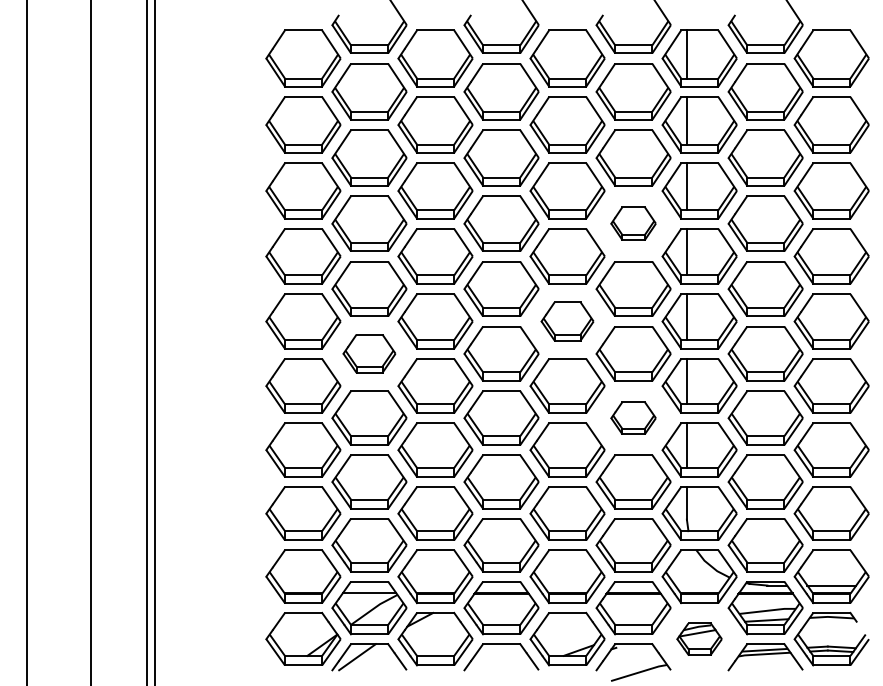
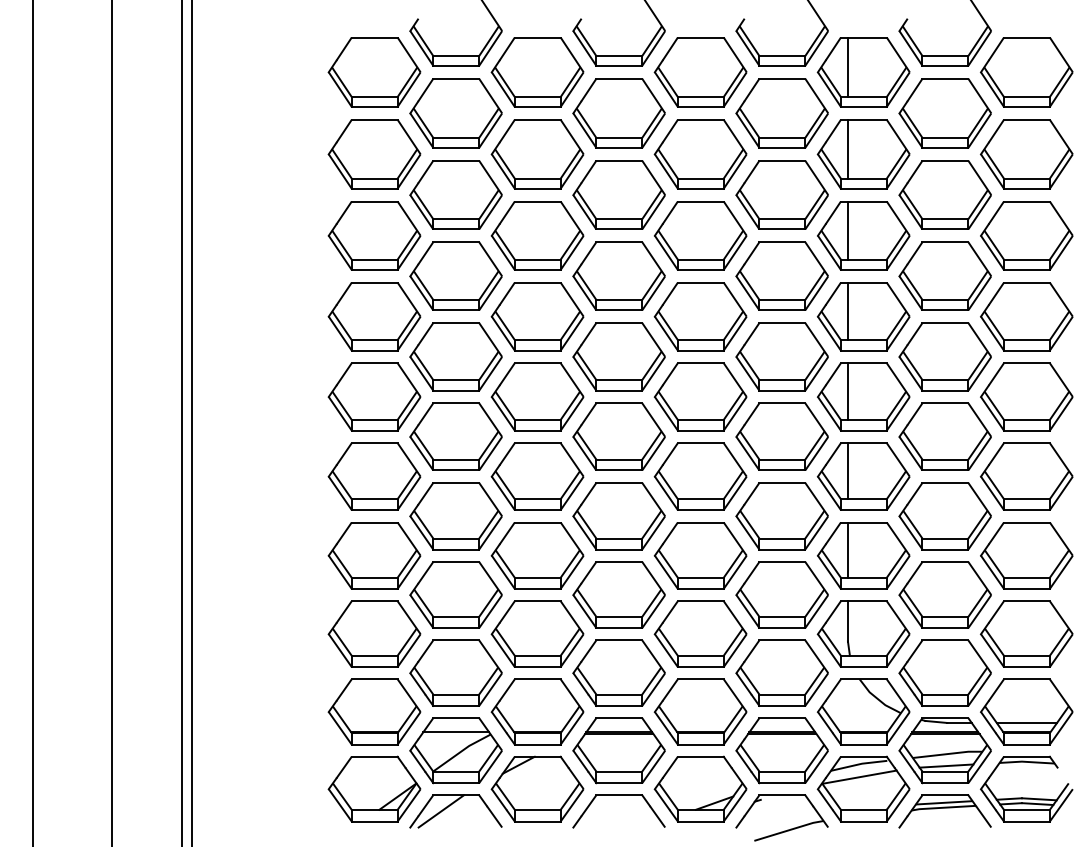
part: (633, 223) -> (781, 275), size x1.67
part: (567, 321) -> (700, 396), size x1.43
part: (369, 353) -> (455, 436), size x1.43
part: (633, 418) -> (781, 516), size x1.67
part: (699, 638) -> (863, 788), size x1.67

